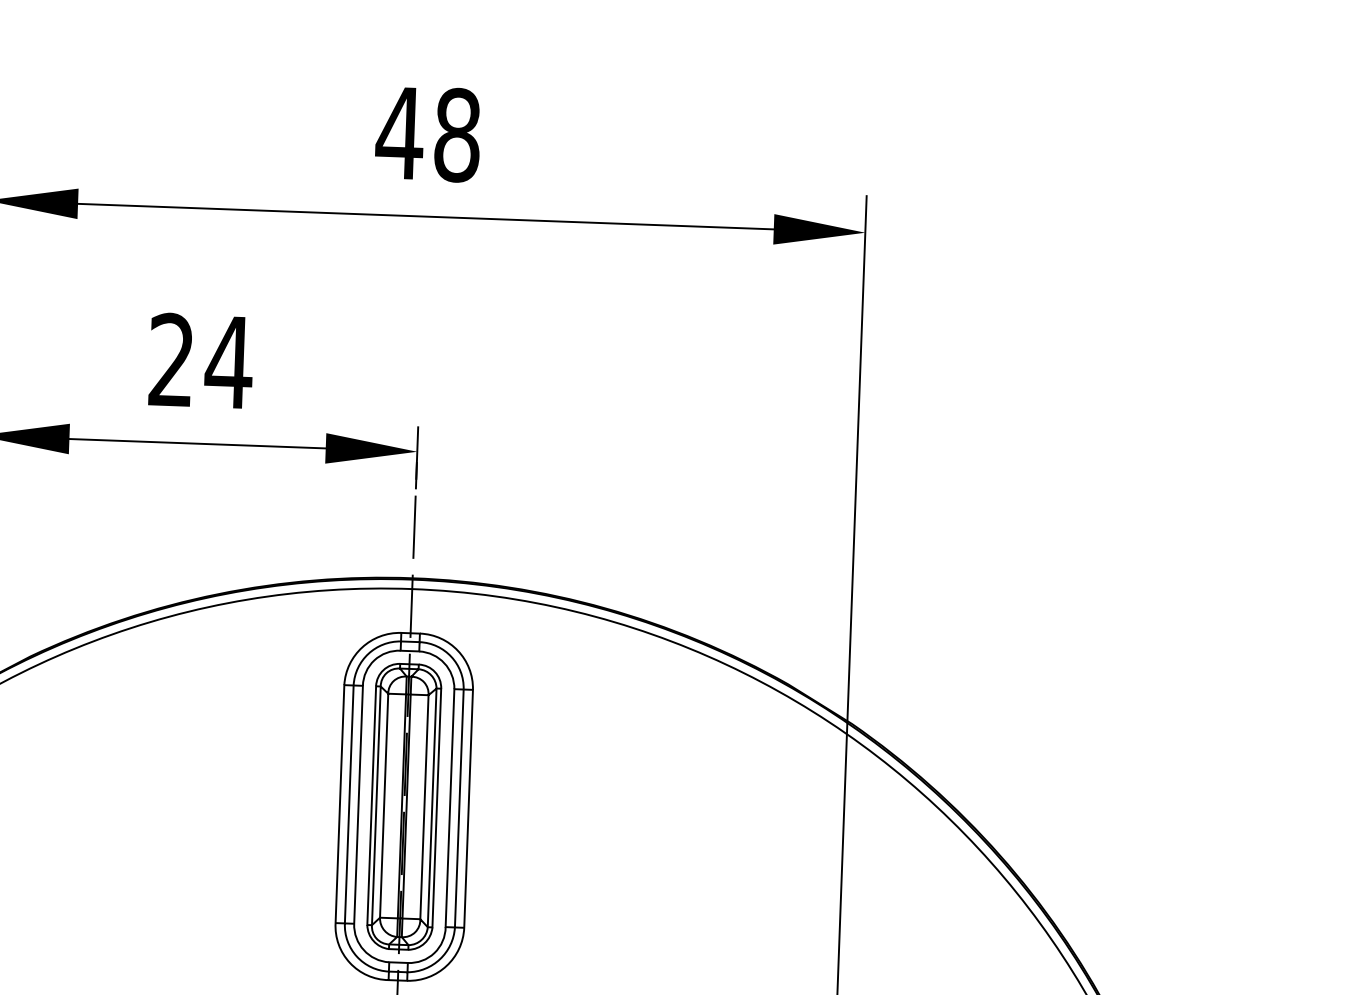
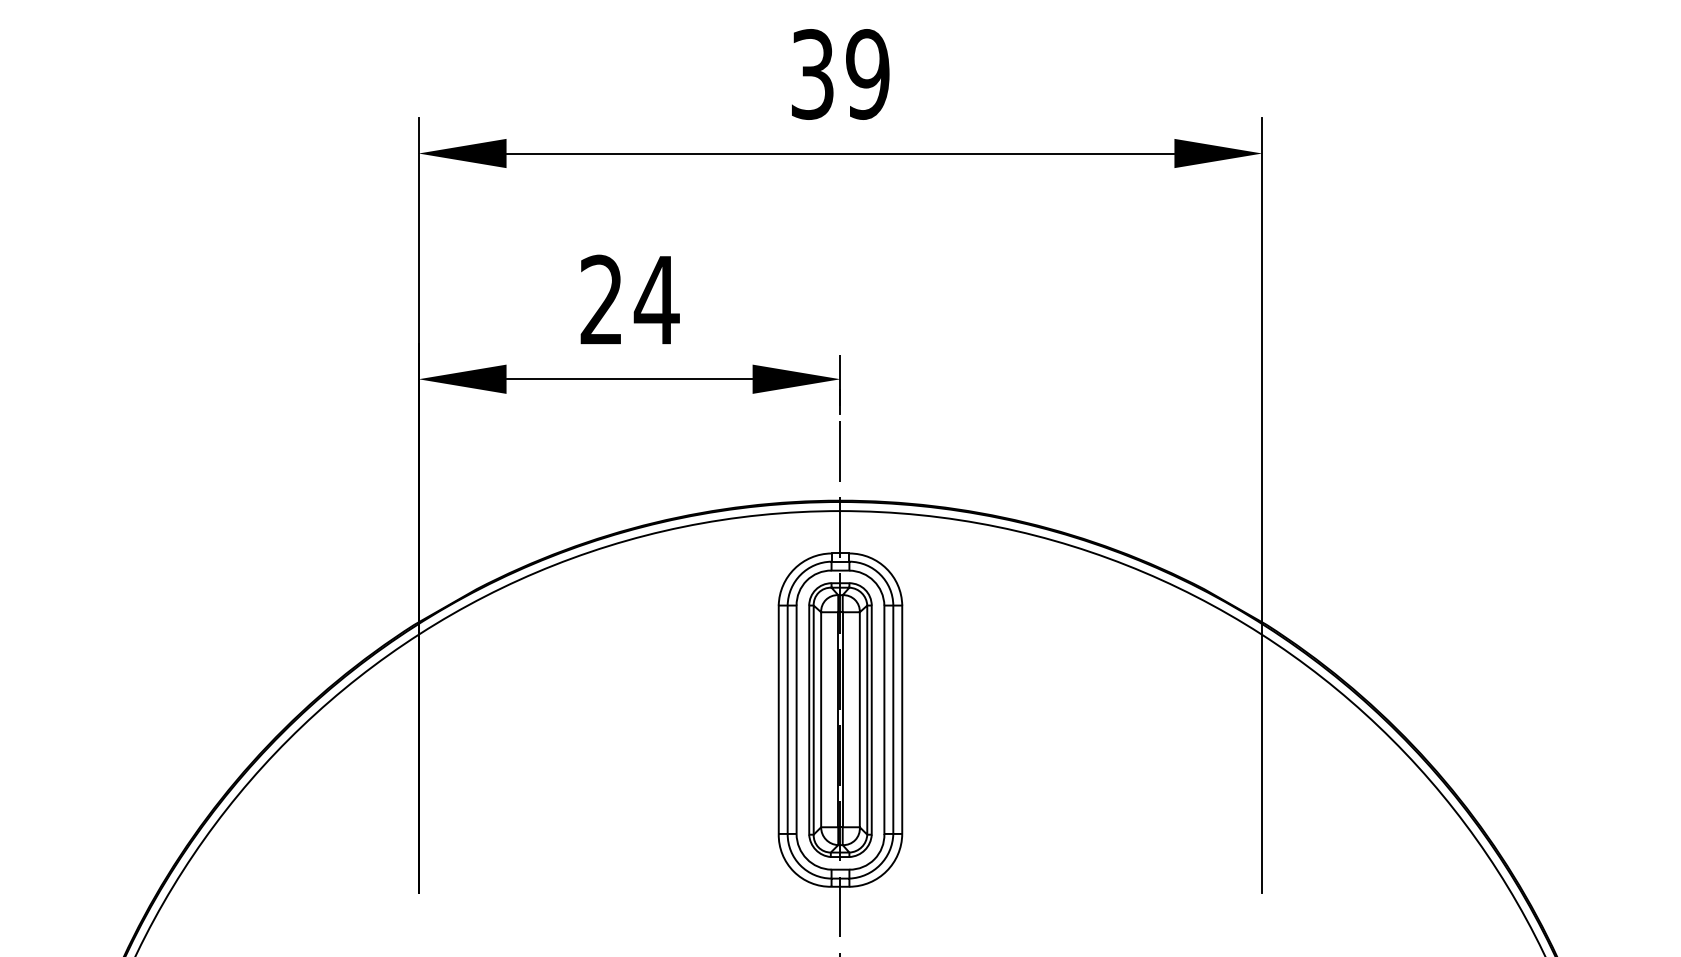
text: (427, 134) -> (839, 74), 48 -> 39

